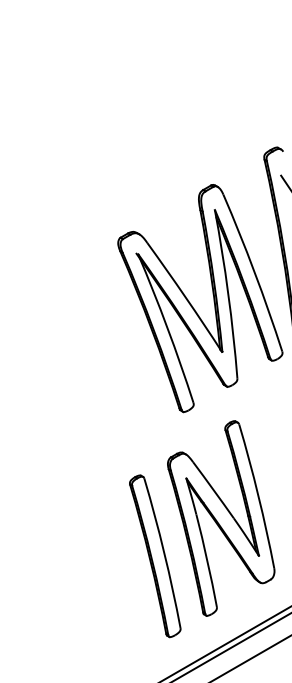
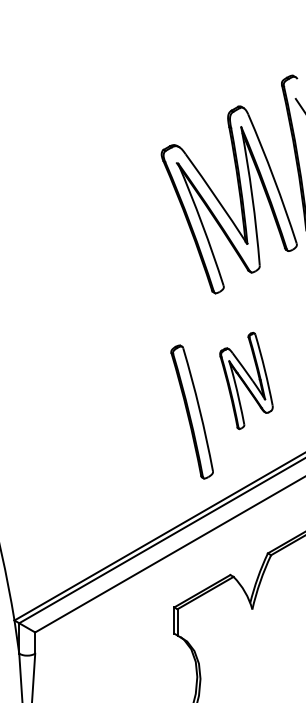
part: (221, 517) -> (246, 380), size x0.6

